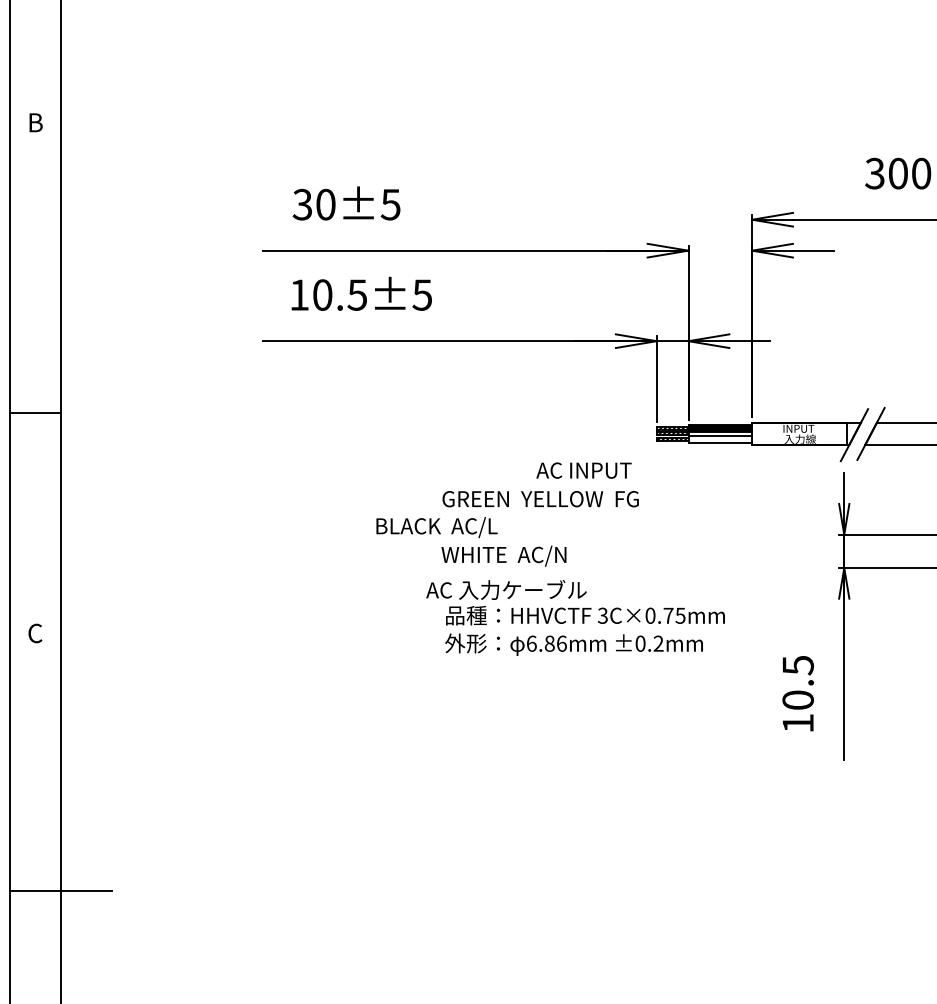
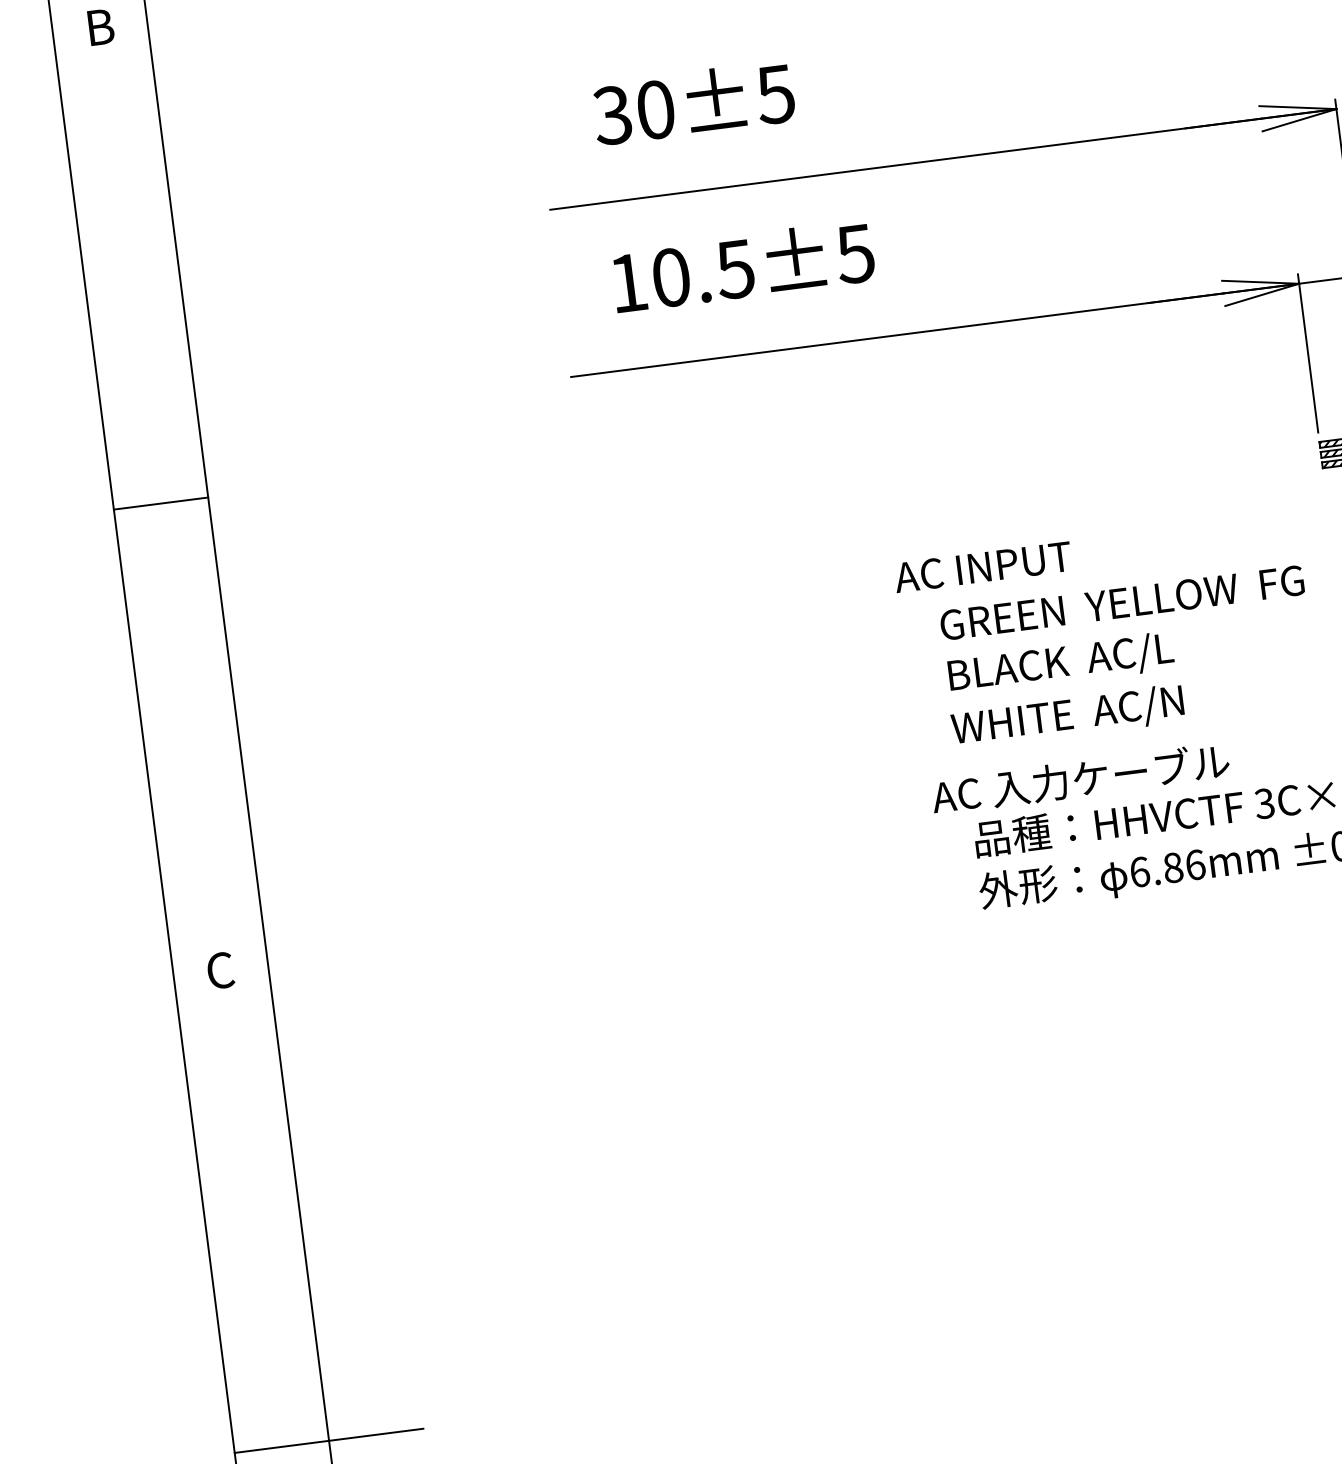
line: (35, 412) -> (160, 503), moved
text: (583, 470) -> (982, 567), moved
text: (436, 527) -> (1060, 664), moved

